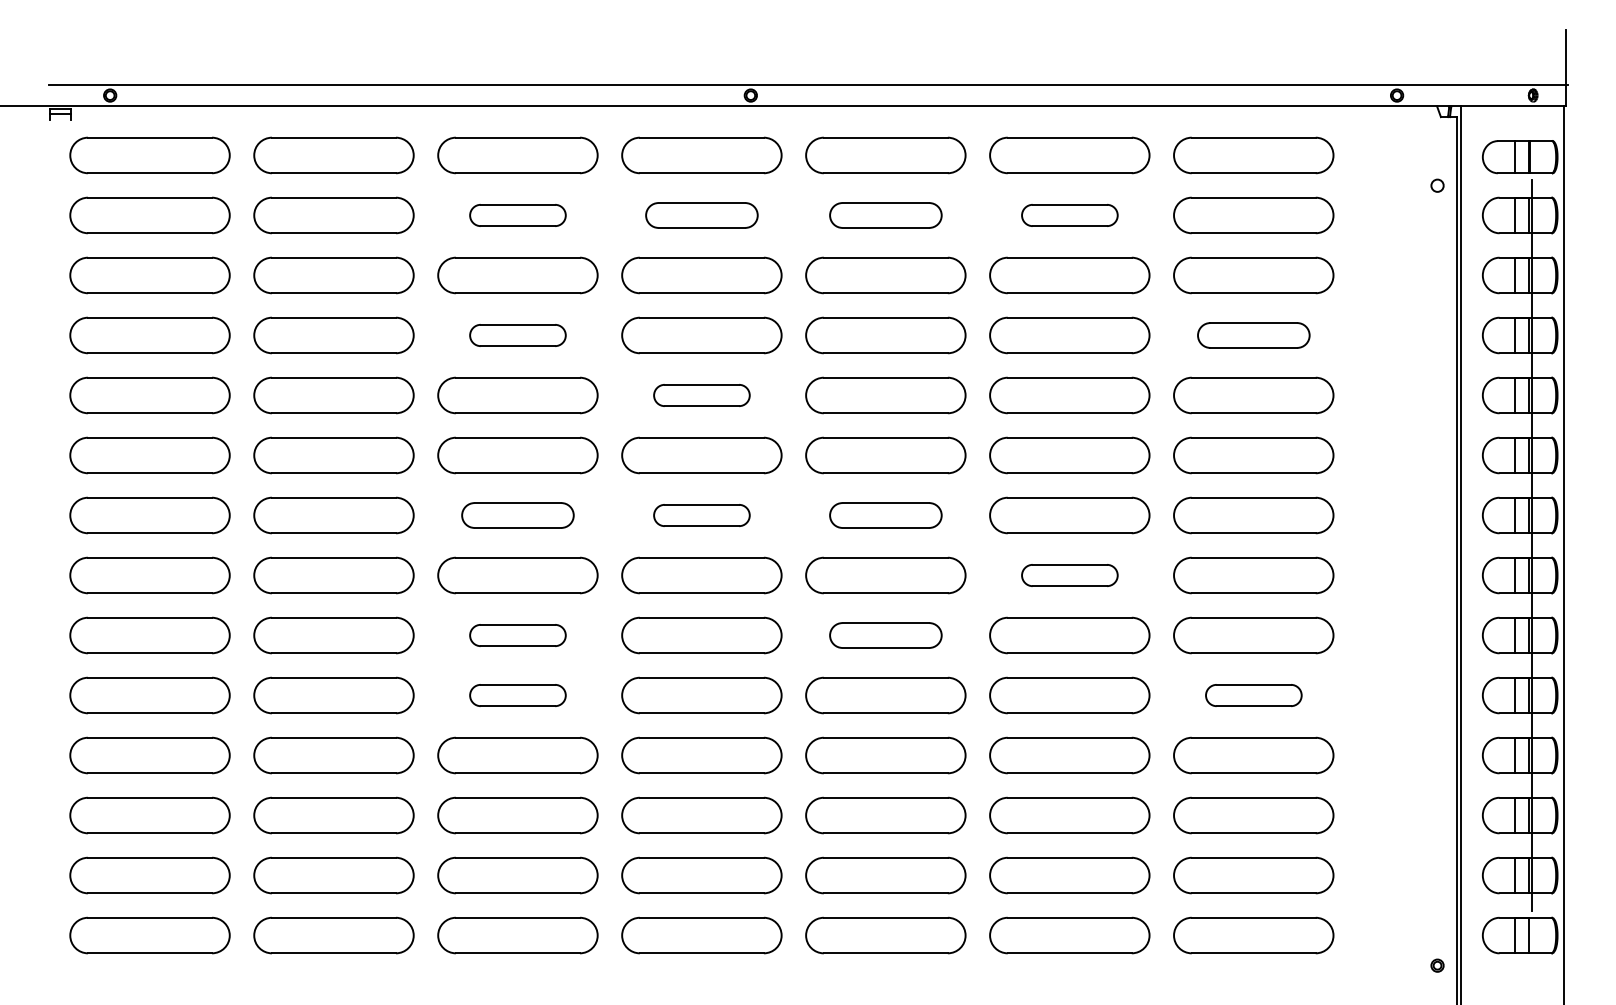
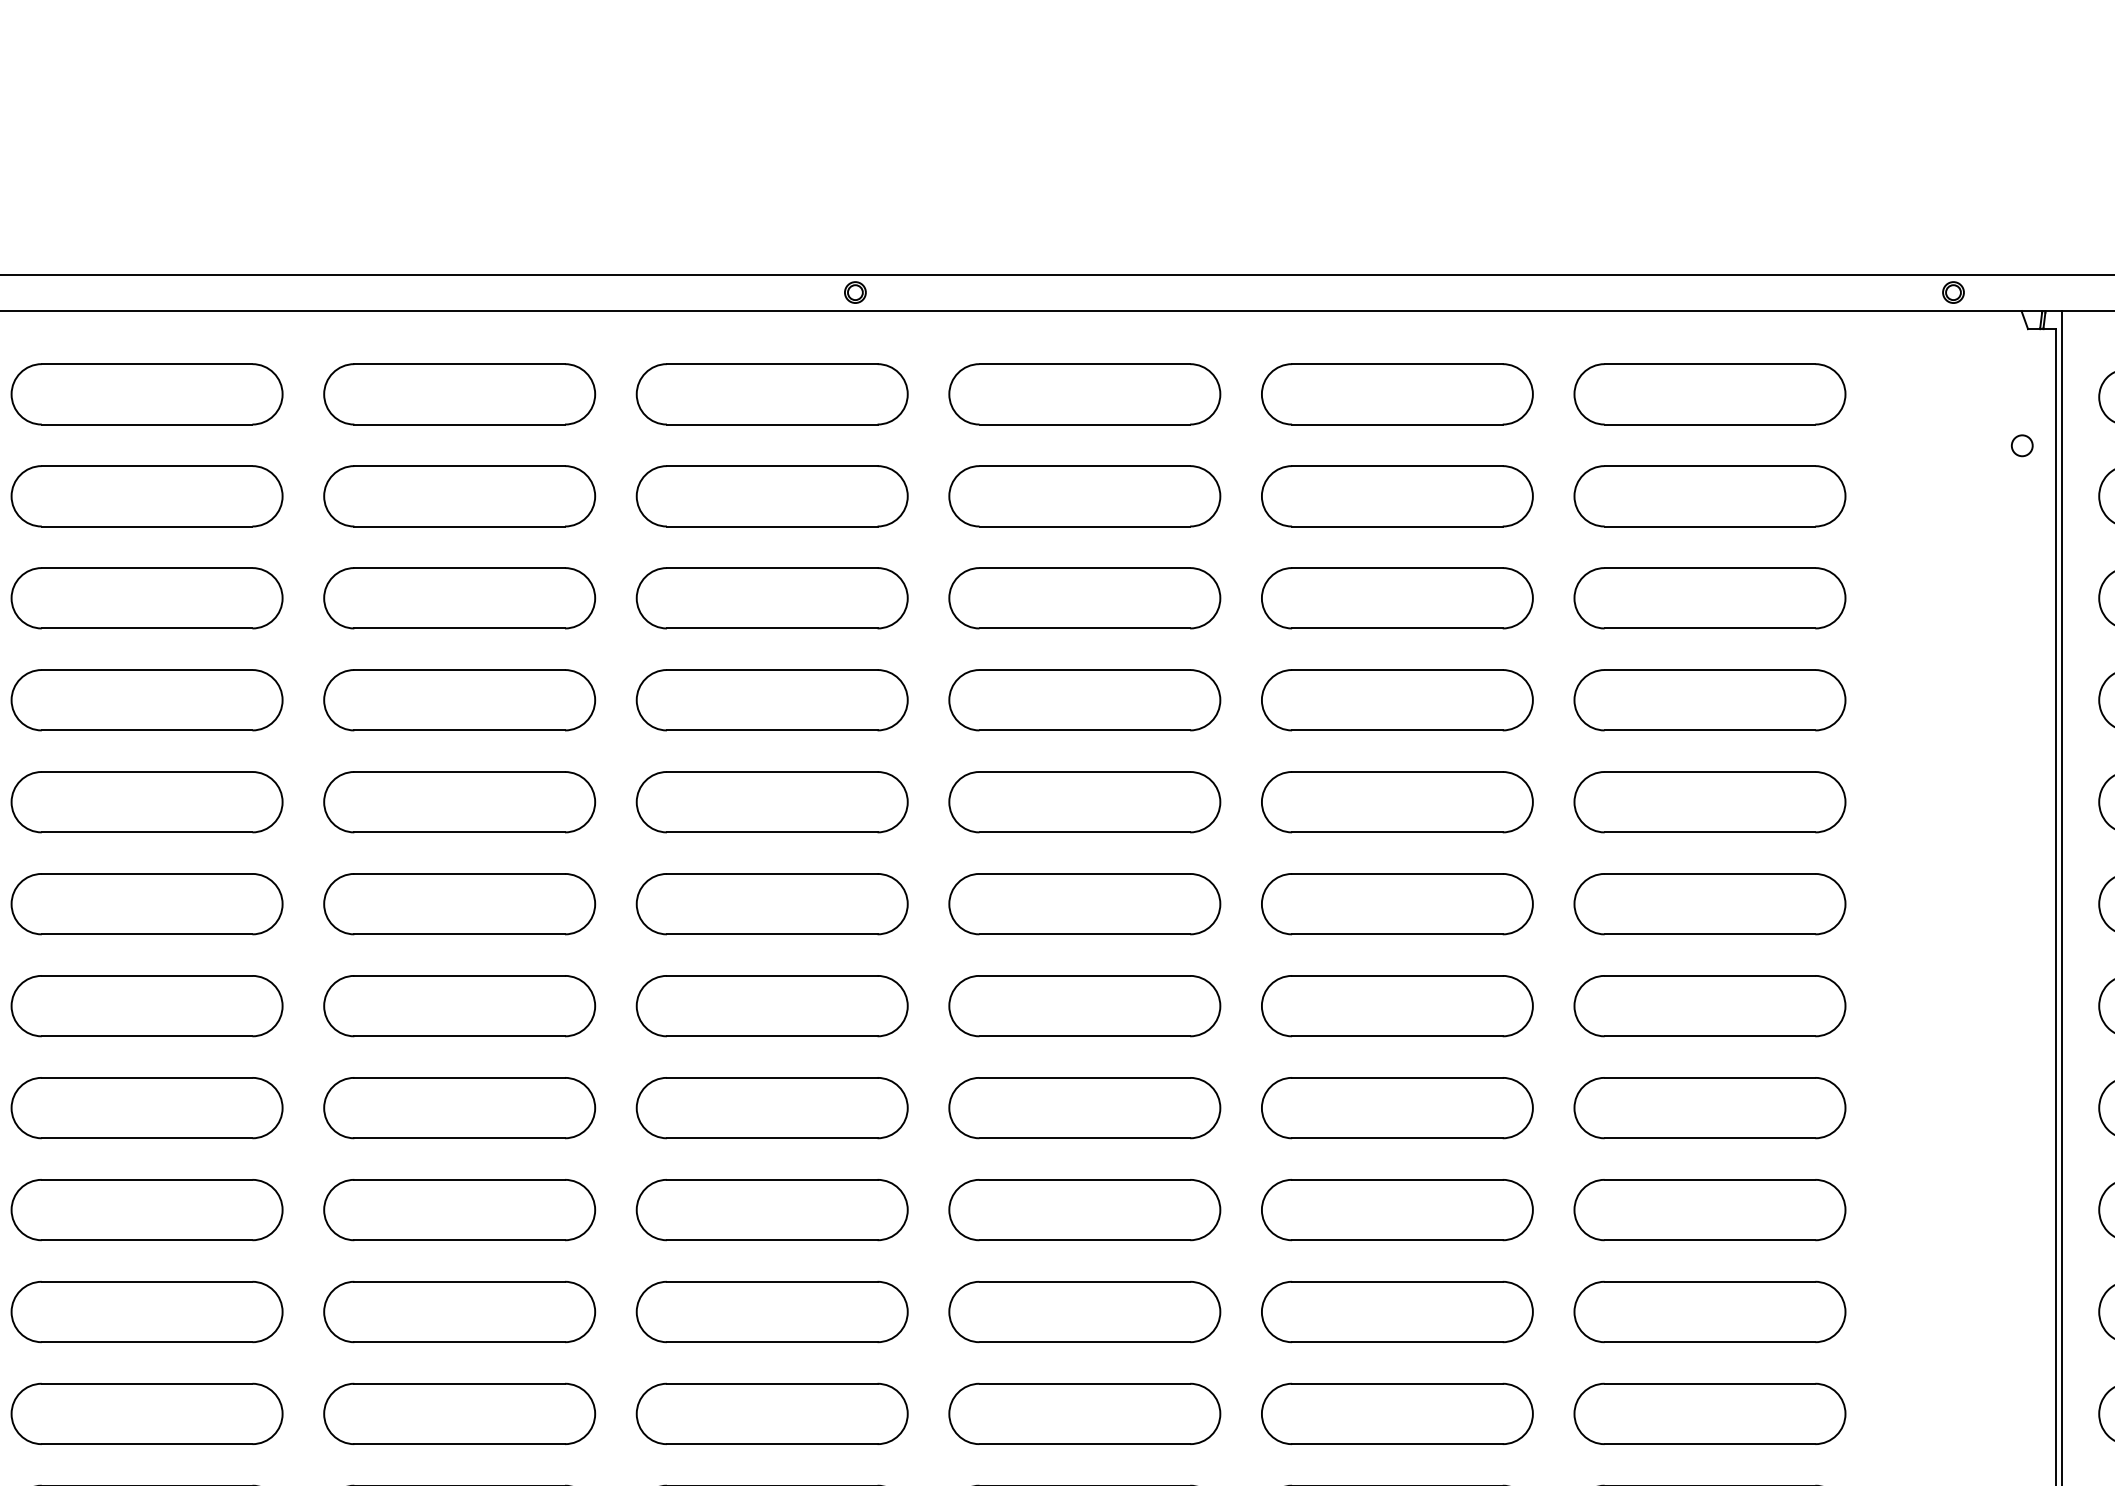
part: (517, 215) -> (458, 496), size x1.67
part: (701, 215) -> (771, 496), size x1.43
part: (885, 215) -> (1084, 496), size x1.43
part: (1069, 215) -> (1396, 496), size x1.67
part: (517, 335) -> (458, 700), size x1.67
part: (1253, 335) -> (1709, 700), size x1.43
part: (701, 395) -> (771, 802), size x1.67
part: (517, 515) -> (458, 1006), size x1.43
part: (701, 515) -> (771, 1006), size x1.67
part: (885, 515) -> (1084, 1006), size x1.43
part: (1069, 575) -> (1396, 1108), size x1.67
part: (517, 635) -> (458, 1209), size x1.67
part: (885, 635) -> (1084, 1209), size x1.43
part: (517, 695) -> (458, 1311), size x1.67
part: (1253, 695) -> (1709, 1311), size x1.67

